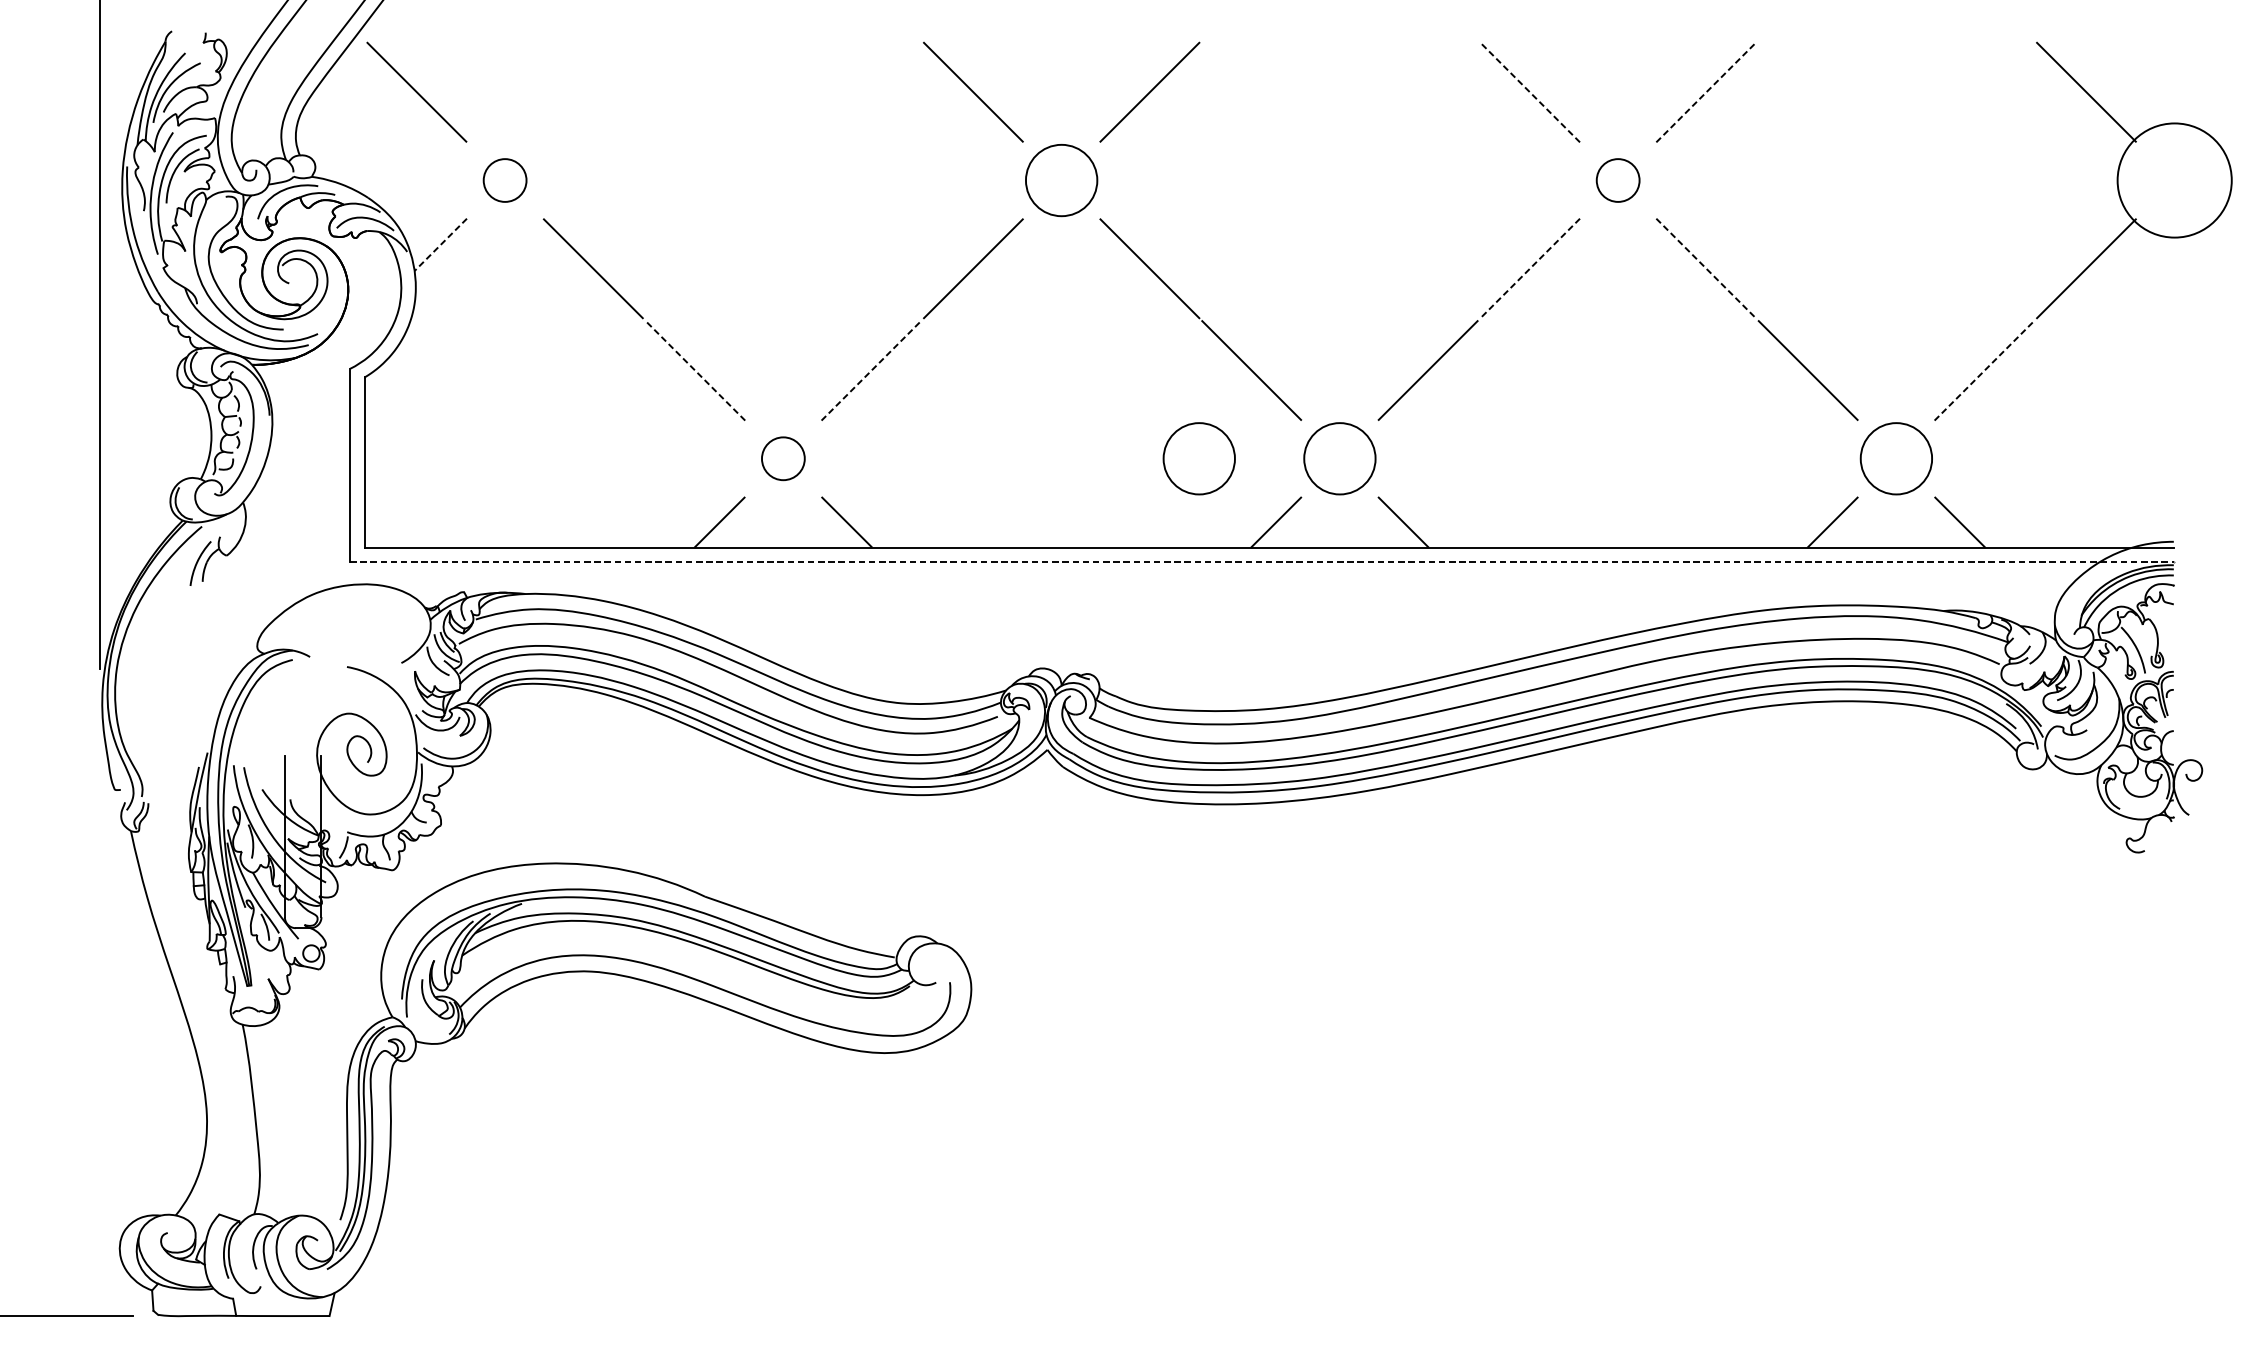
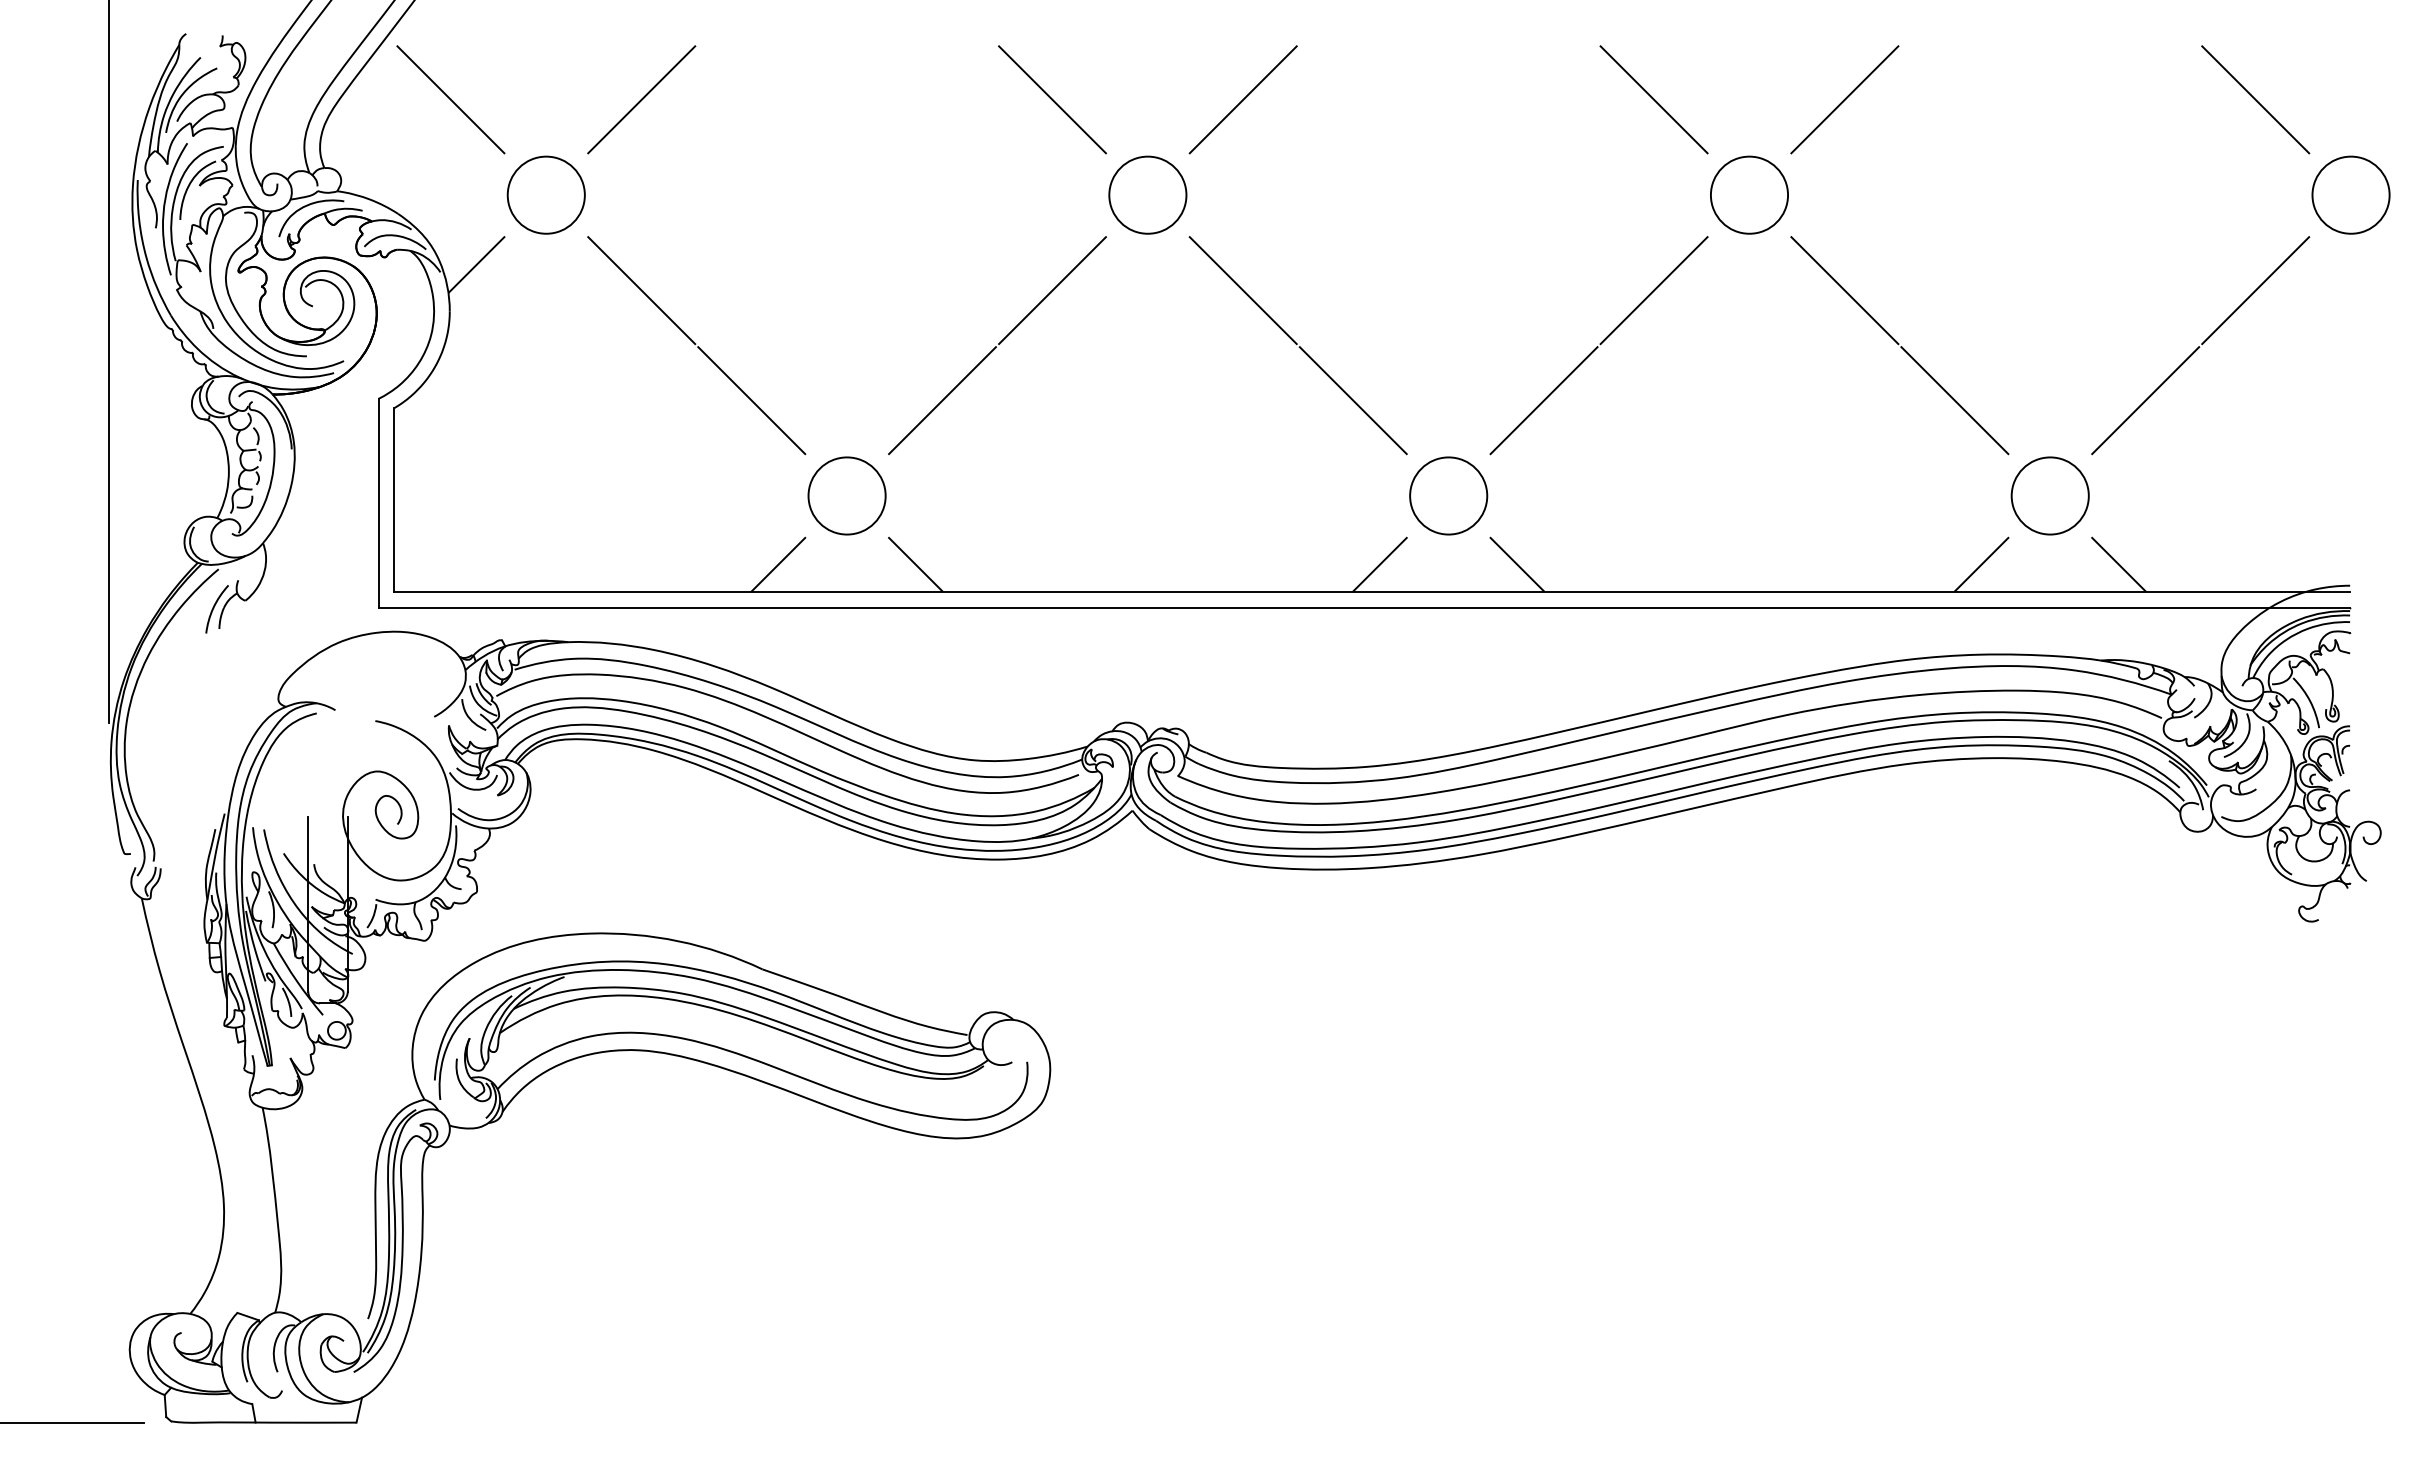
line: (593, 91) -> (641, 99), added
line: (1530, 91) -> (1654, 99), dashed -> solid
line: (1706, 91) -> (1844, 99), dashed -> solid
circle: (504, 179) -> (545, 194), size x1.67
circle: (1618, 179) -> (1749, 194), size x1.67
circle: (2174, 179) -> (2350, 194), size x0.62
line: (440, 244) -> (476, 264), dashed -> solid
line: (1530, 268) -> (1654, 290), dashed -> solid
line: (1706, 268) -> (1844, 290), dashed -> solid
line: (694, 370) -> (751, 400), dashed -> solid
line: (871, 370) -> (942, 400), dashed -> solid
line: (1984, 370) -> (2145, 400), dashed -> solid
circle: (782, 458) -> (846, 495), size x1.67
circle: (1199, 458) -> (1296, 495), removed
line: (1262, 561) -> (1364, 607), dashed -> solid

